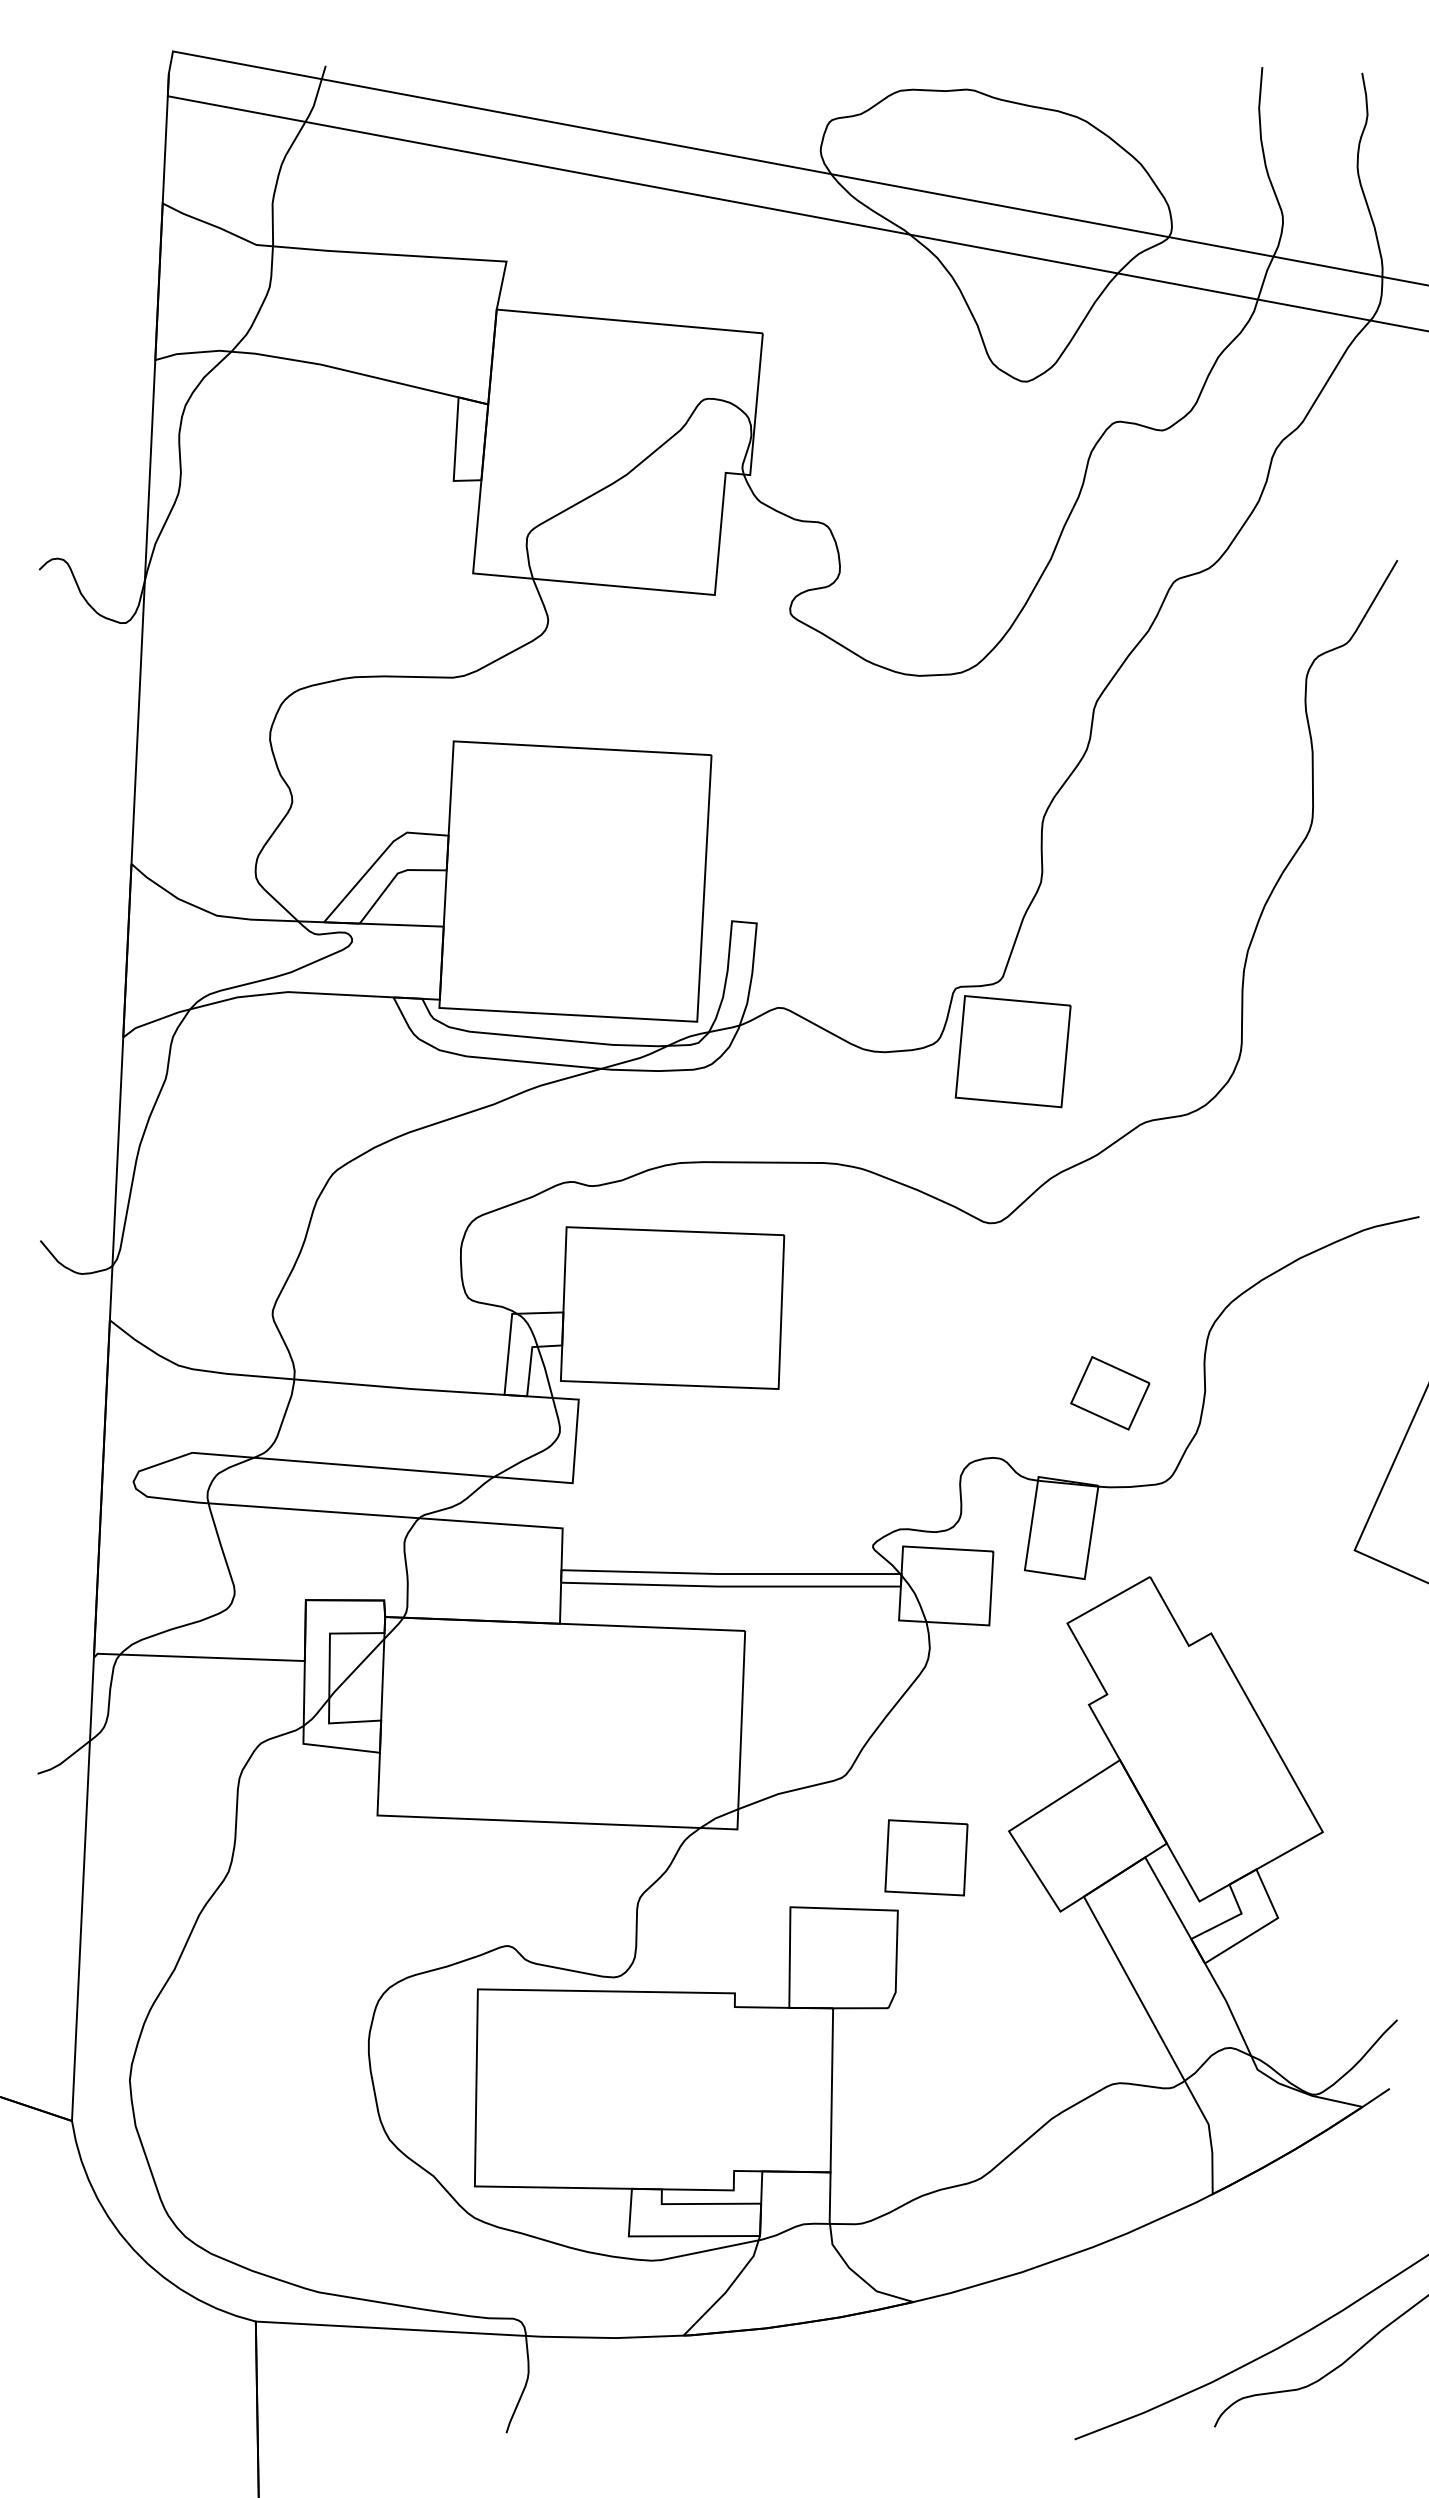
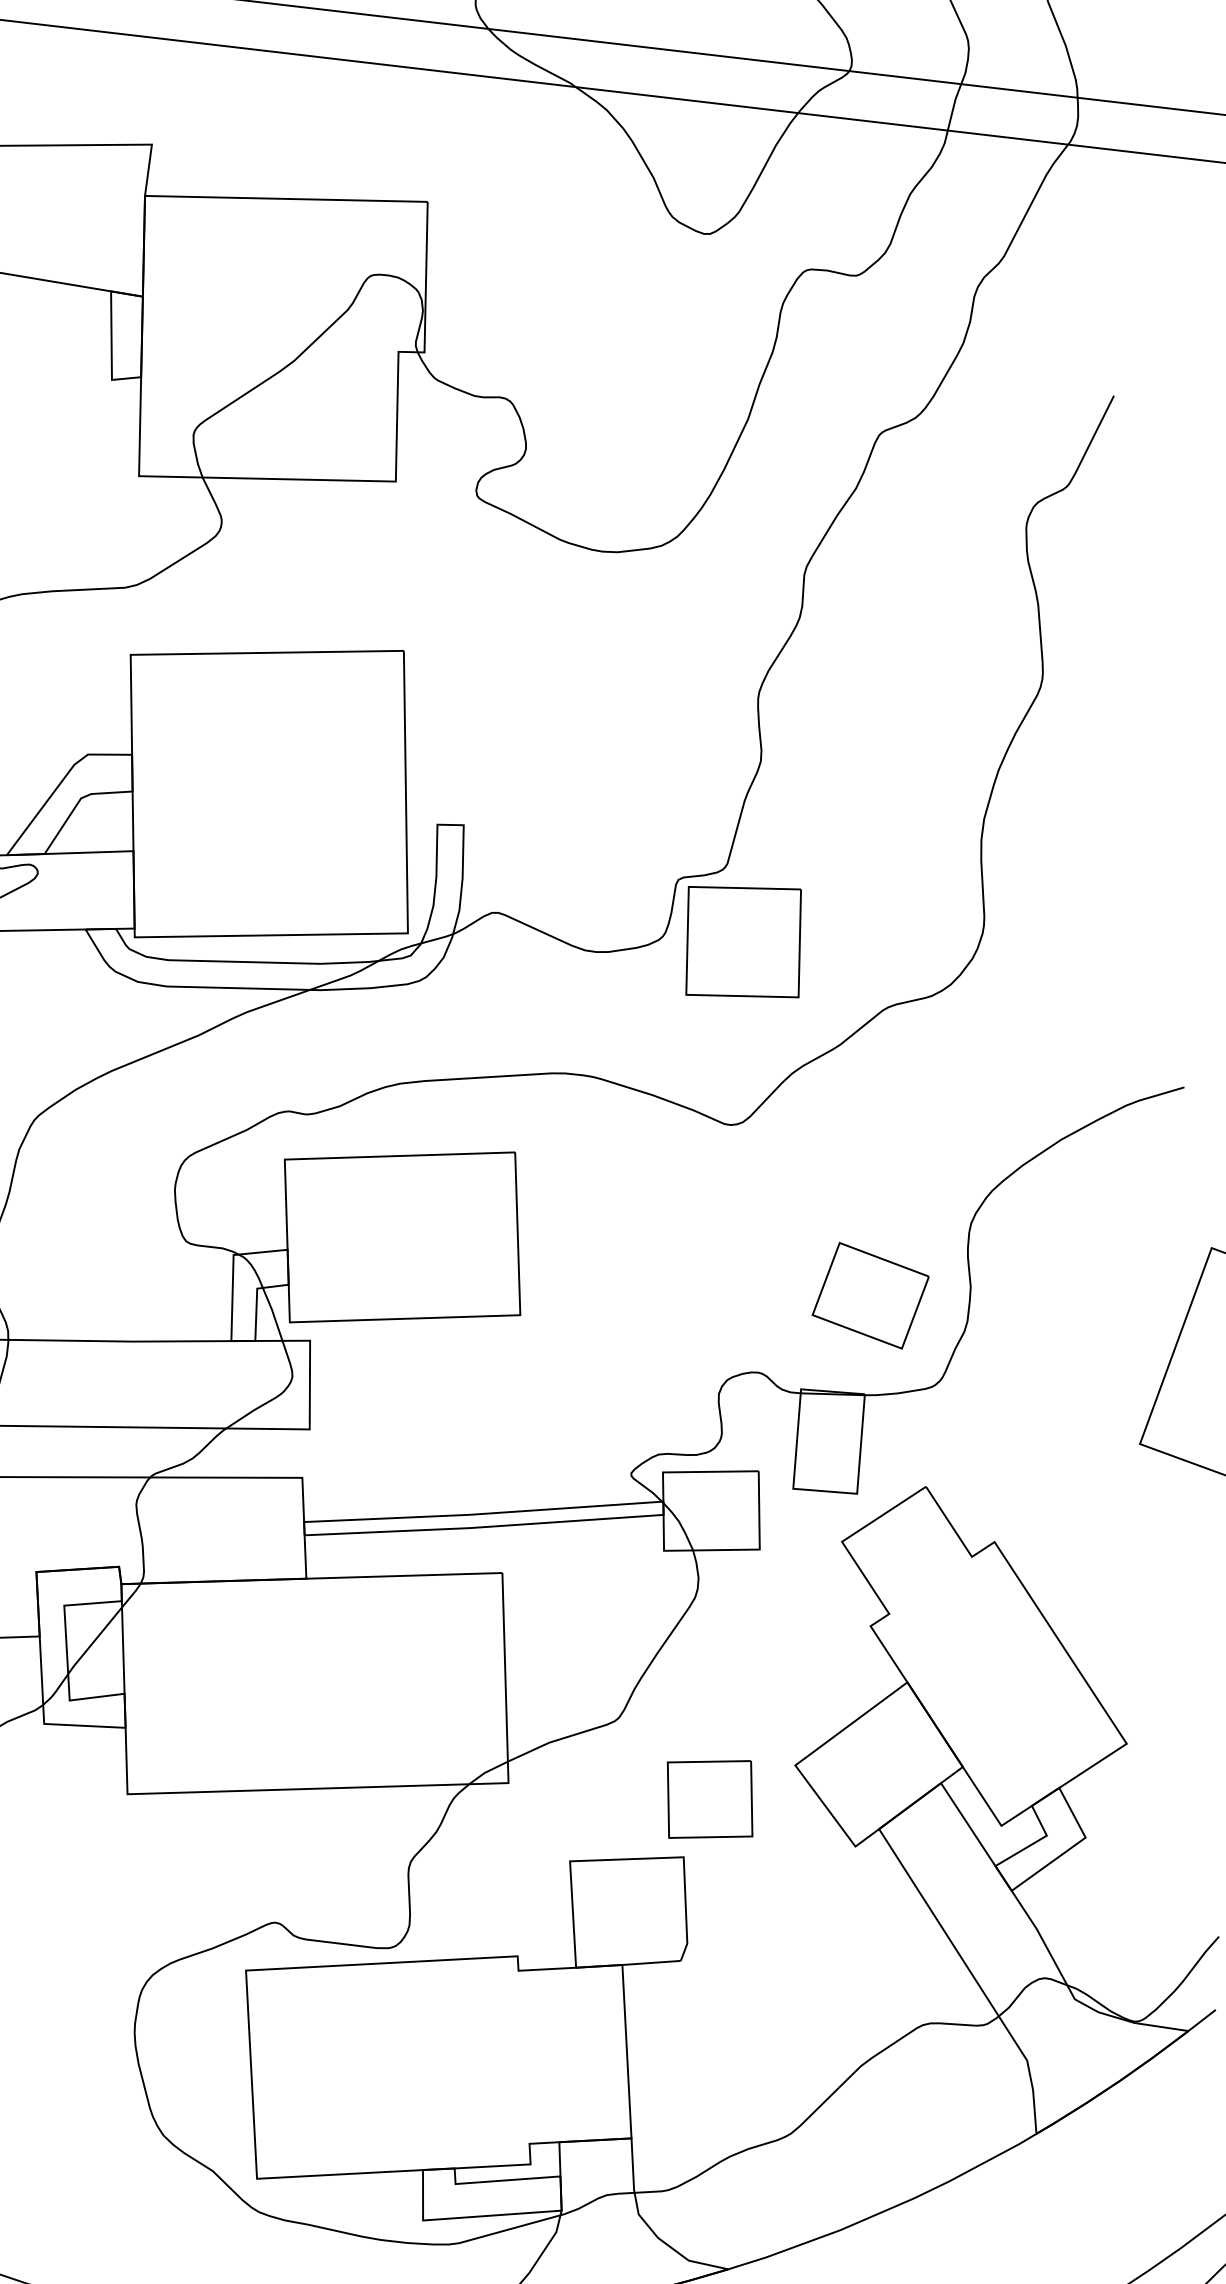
part: (1110, 1393) -> (870, 1296), size x1.43

